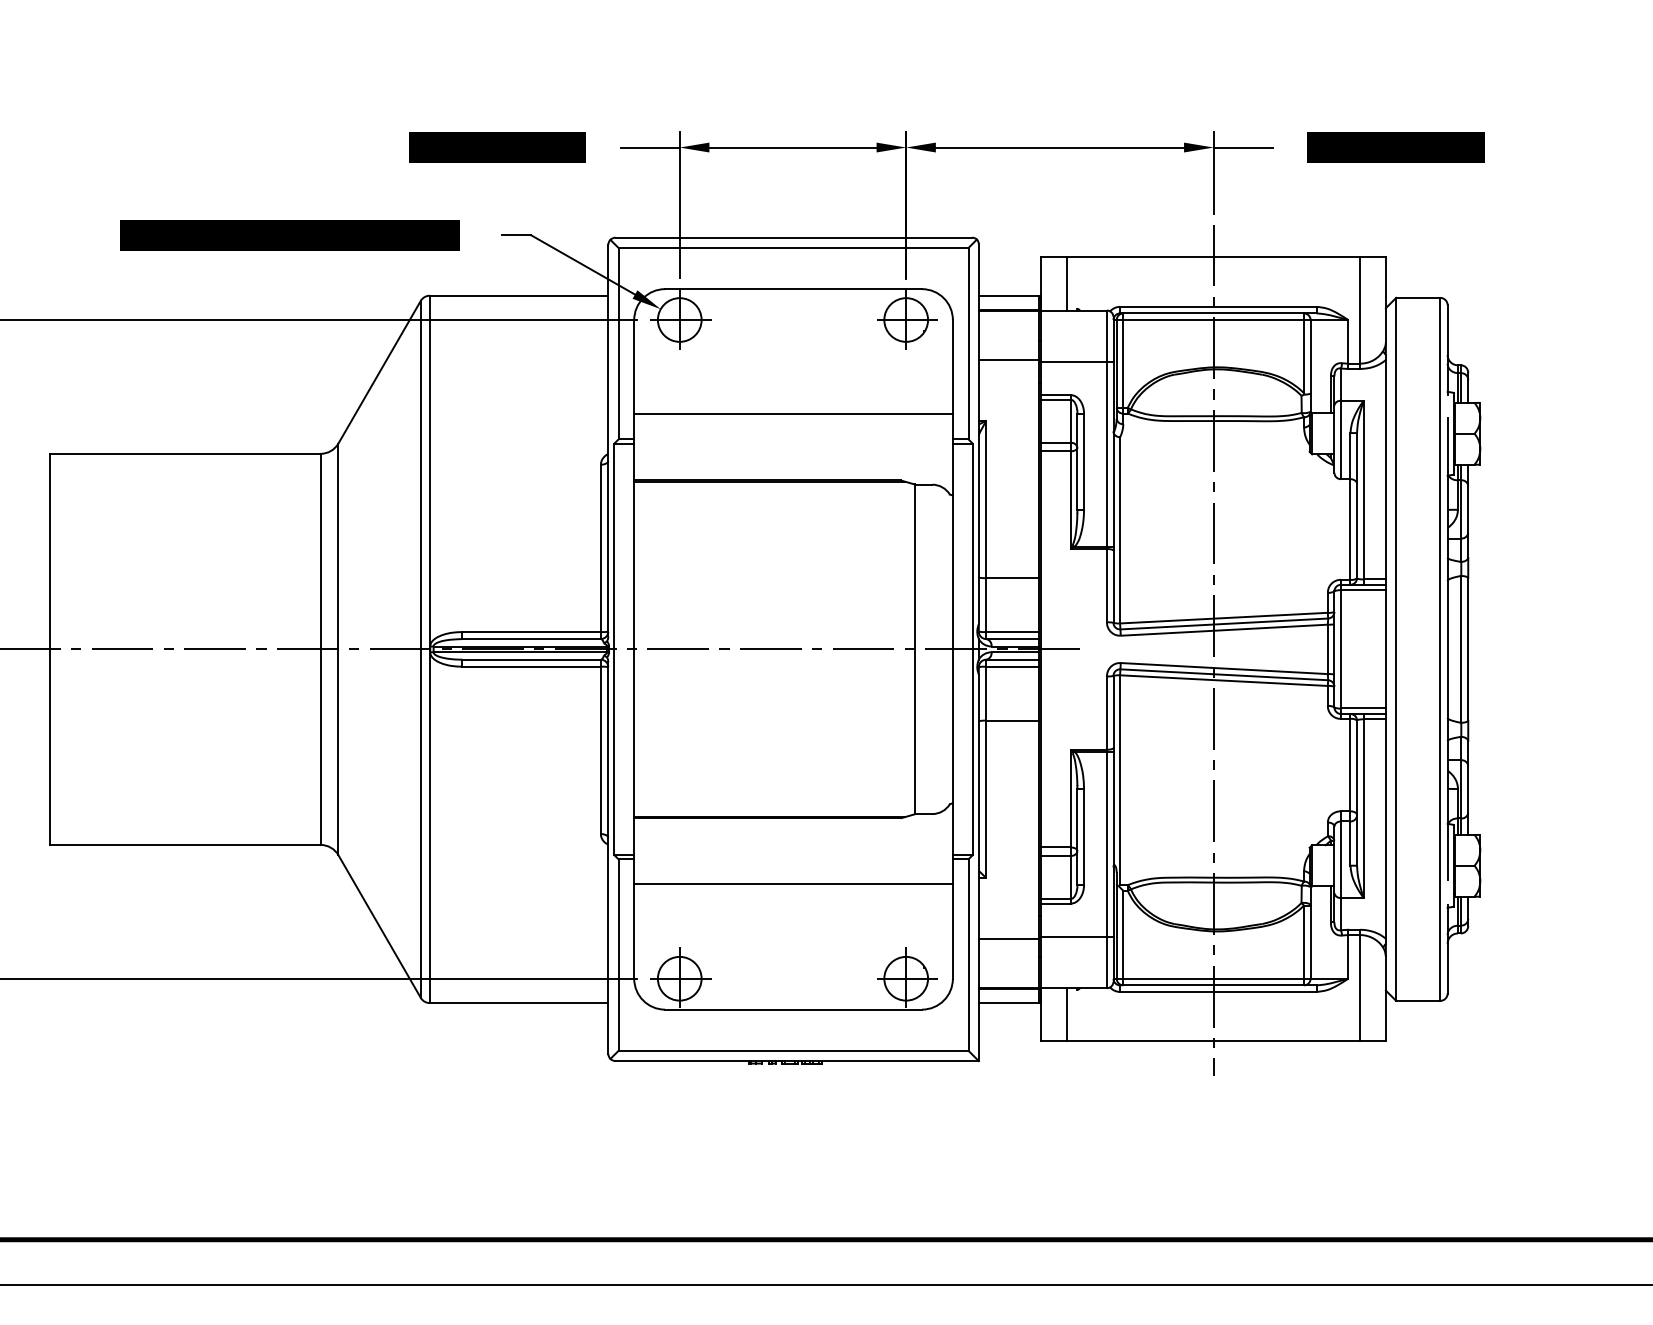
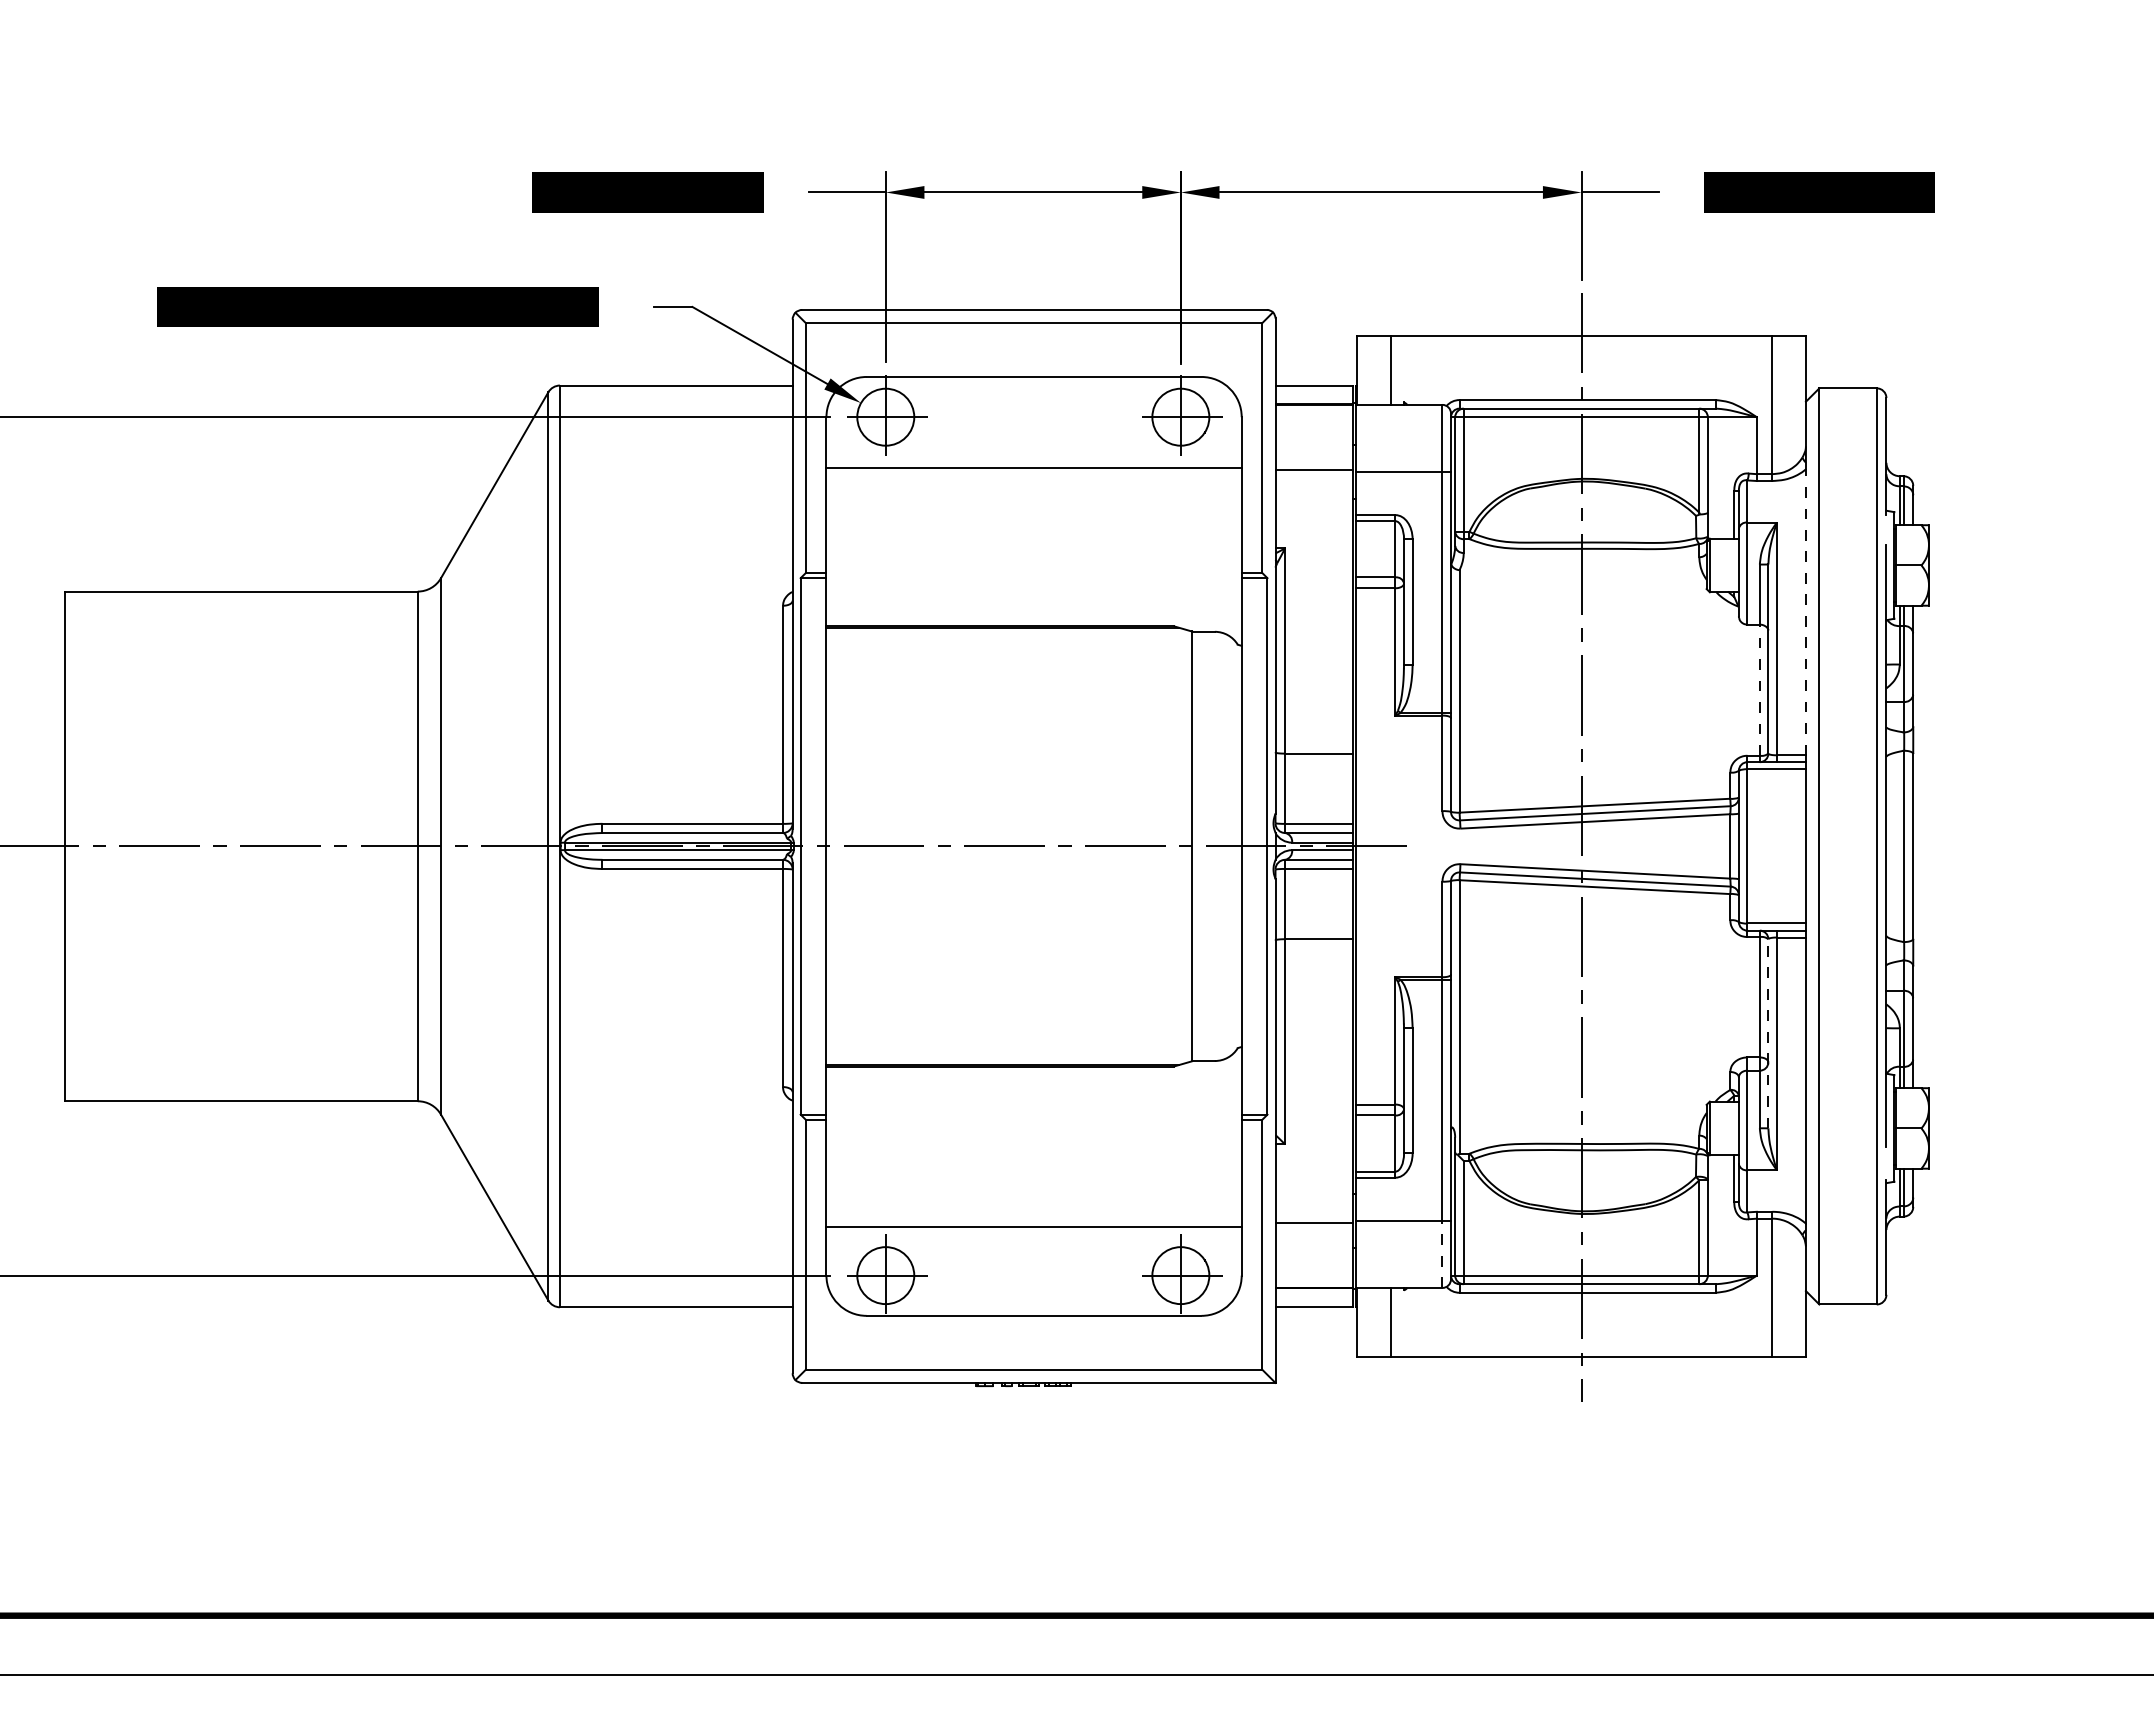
line: (793, 414) -> (1033, 468), moved
line: (1385, 469) -> (1805, 611), solid -> dashed
line: (1350, 529) -> (1759, 690), solid -> dashed
line: (1357, 792) -> (1768, 1033), solid -> dashed
line: (793, 884) -> (1033, 1226), moved
line: (1106, 962) -> (1442, 1254), solid -> dashed

